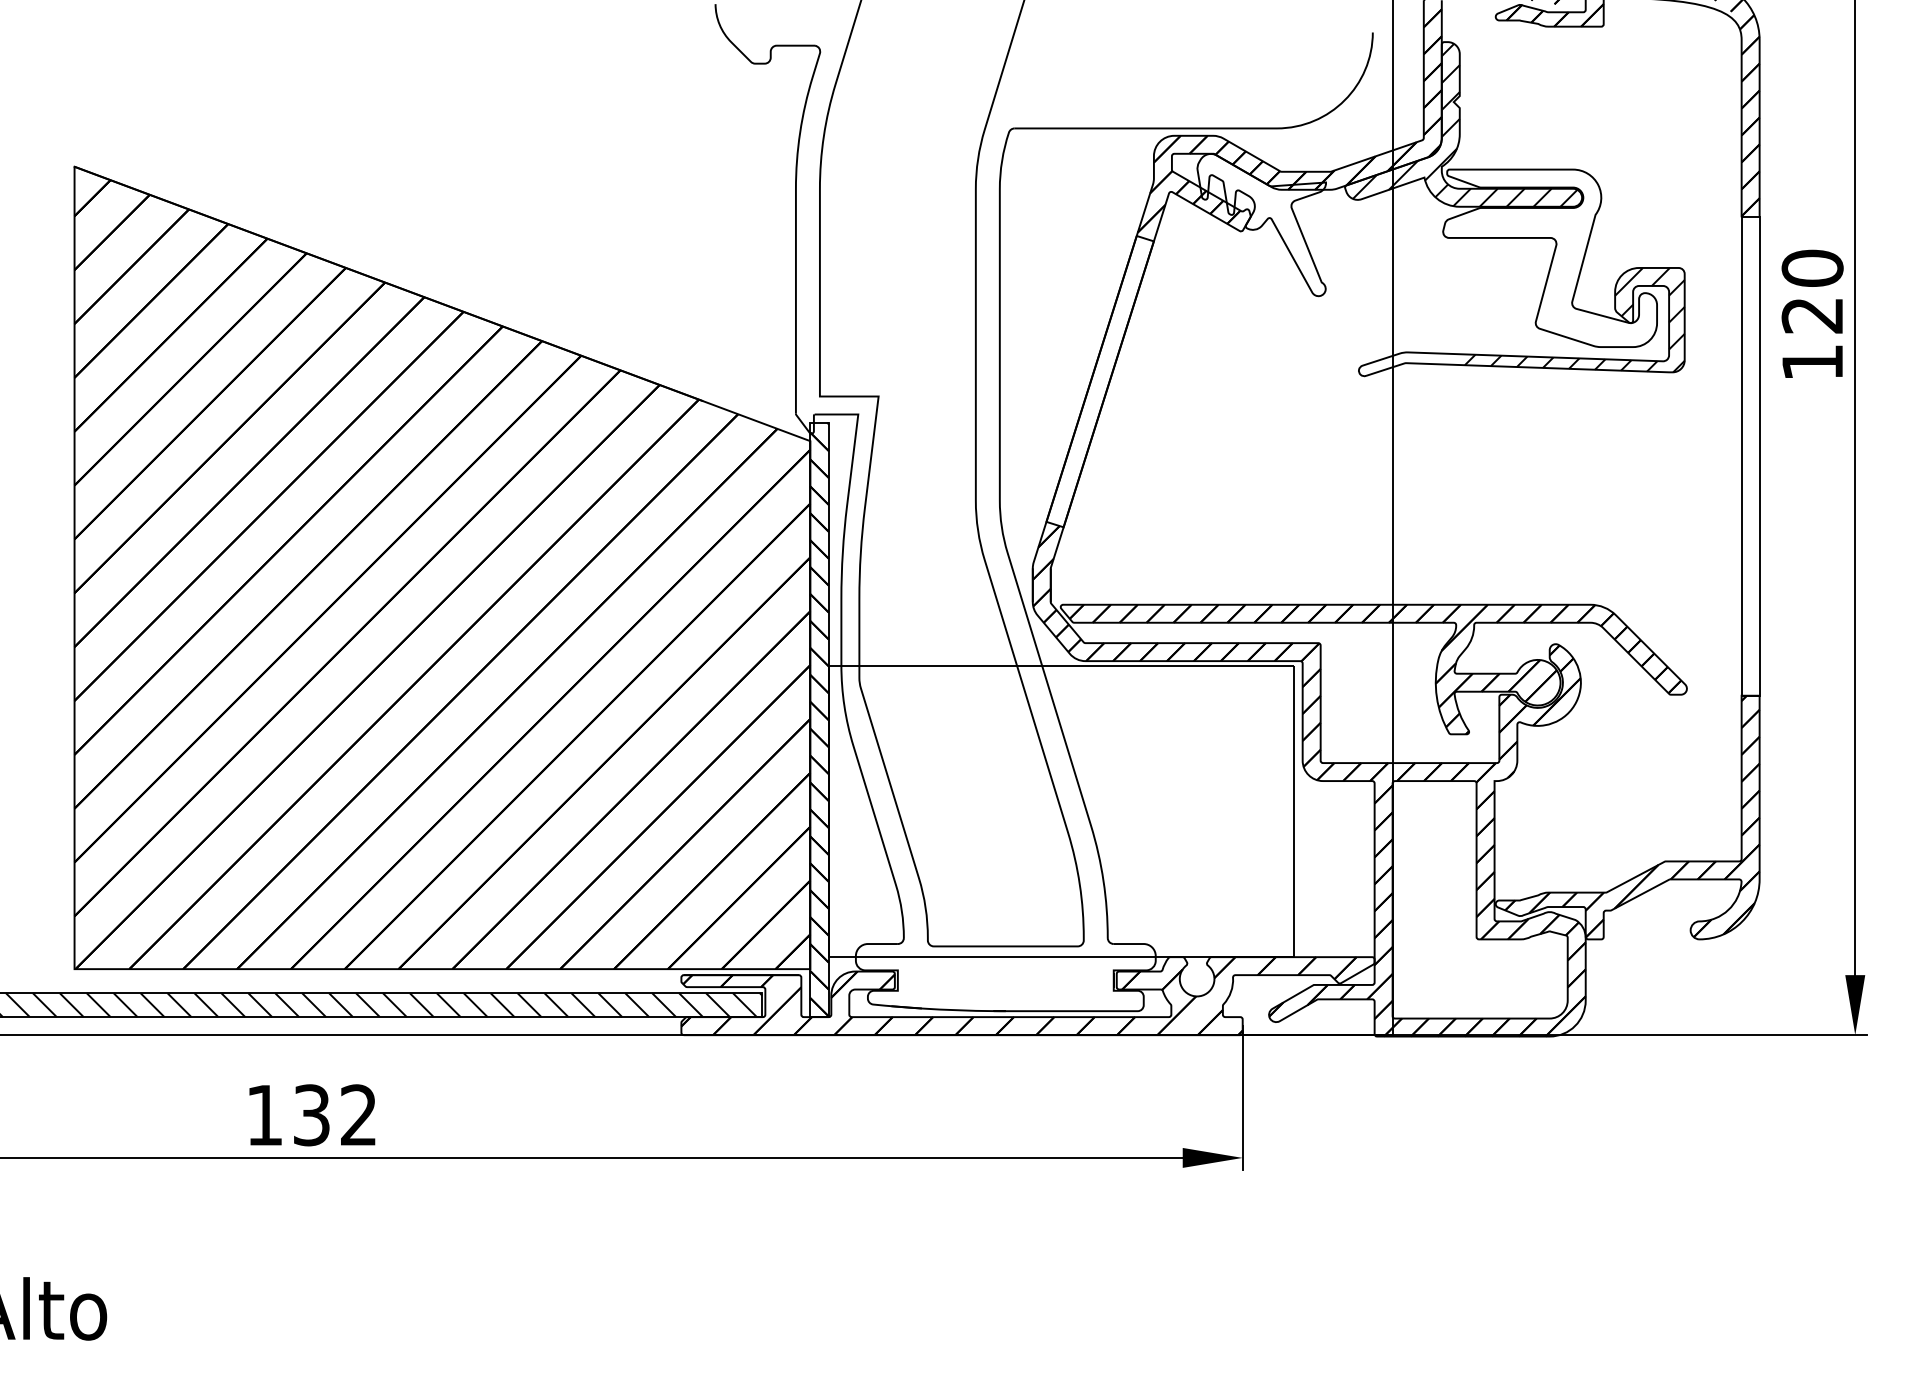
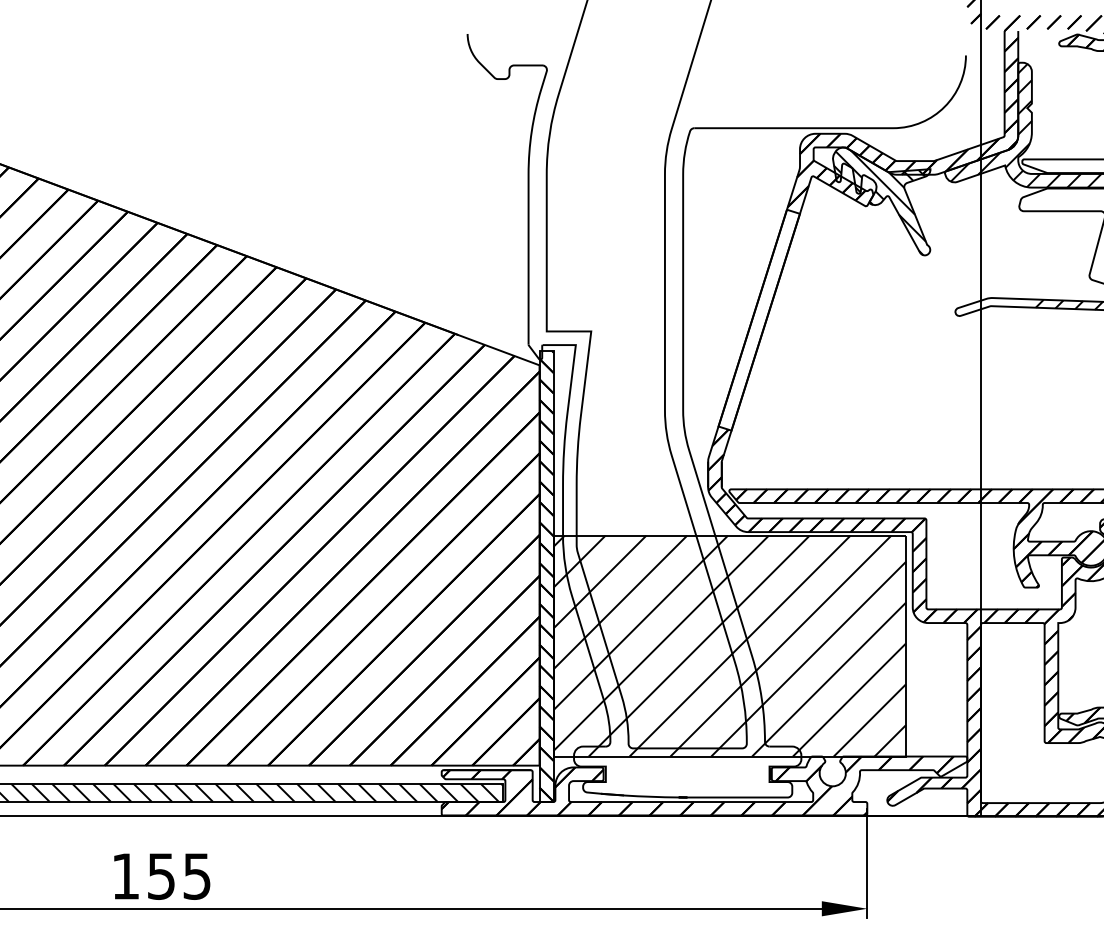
hatch: (1258, 226) -> (879, 202), added
hatch: (1060, 811) -> (729, 646), added
text: (335, 1115) -> (179, 876), 132 -> 155

